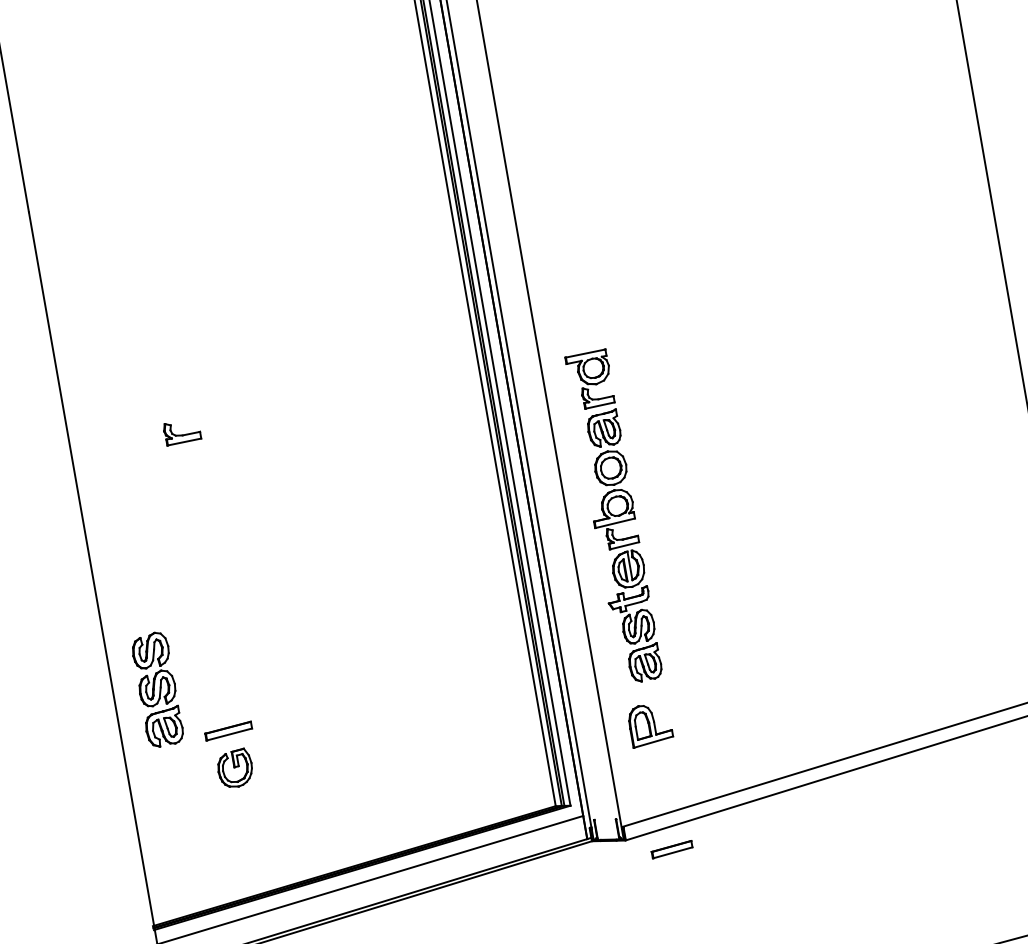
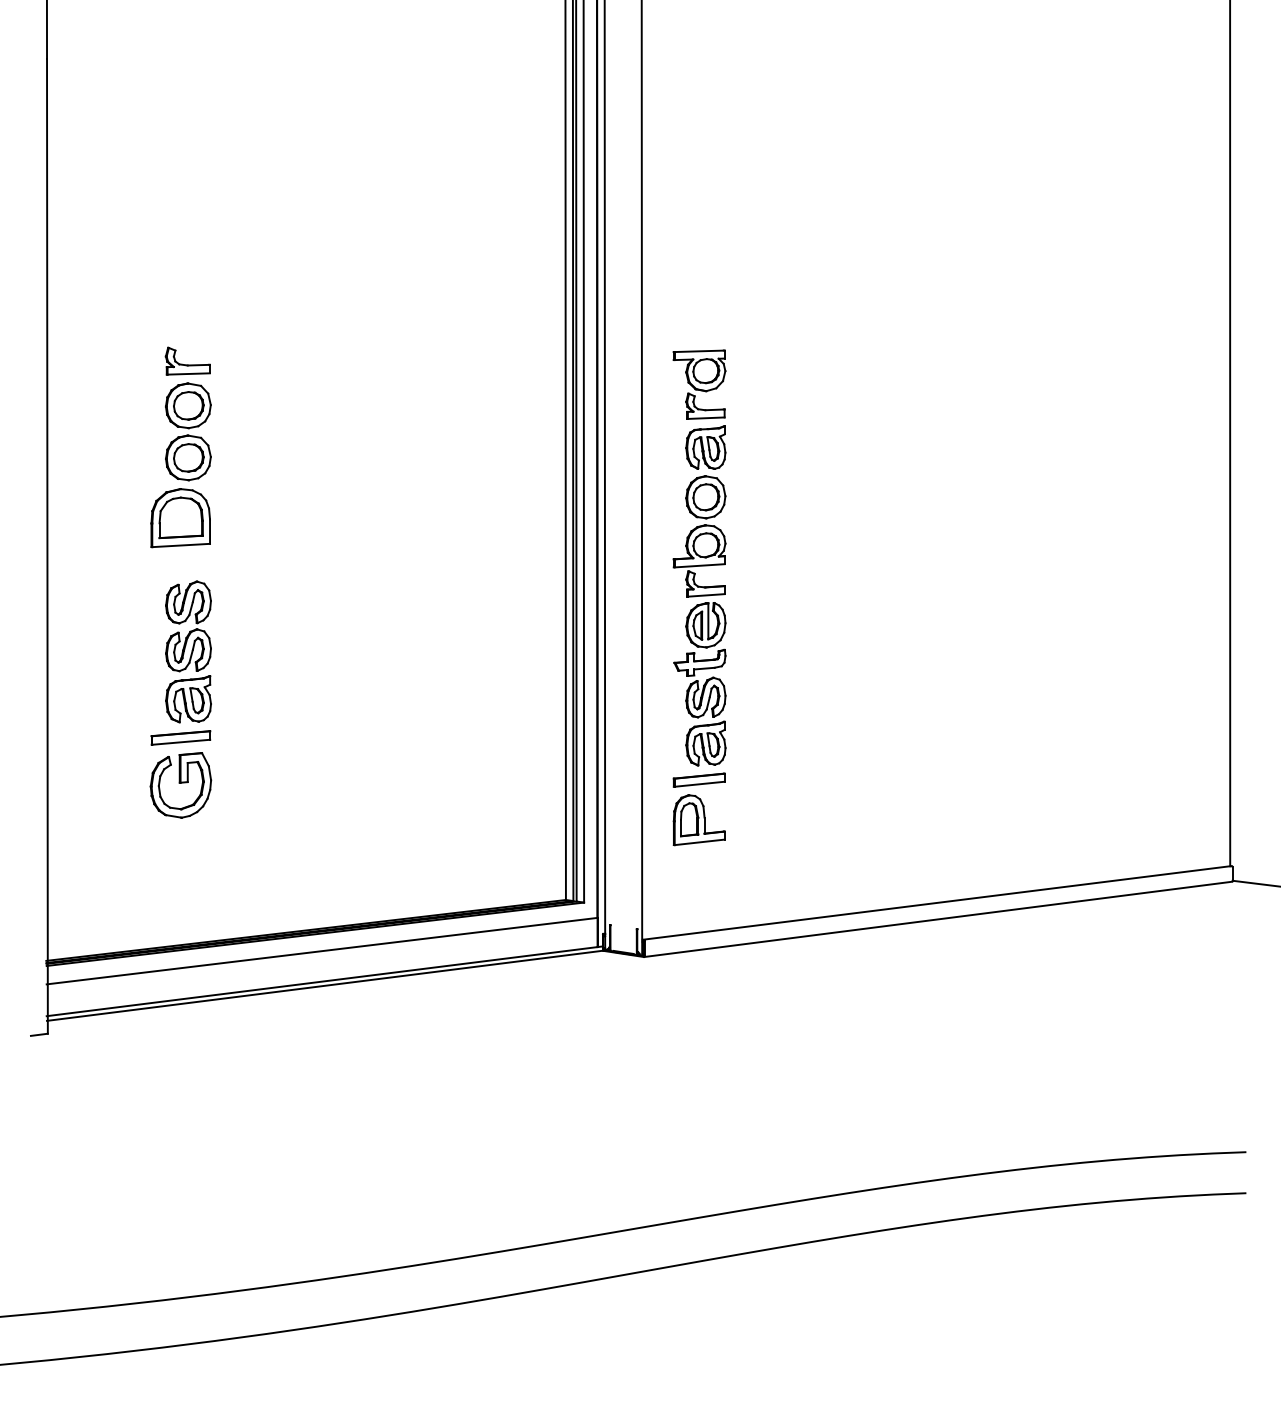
part: (190, 515) -> (180, 465), added
part: (157, 689) -> (188, 651), moved
part: (234, 768) -> (180, 785), size x1.43
part: (671, 849) -> (698, 779), moved

